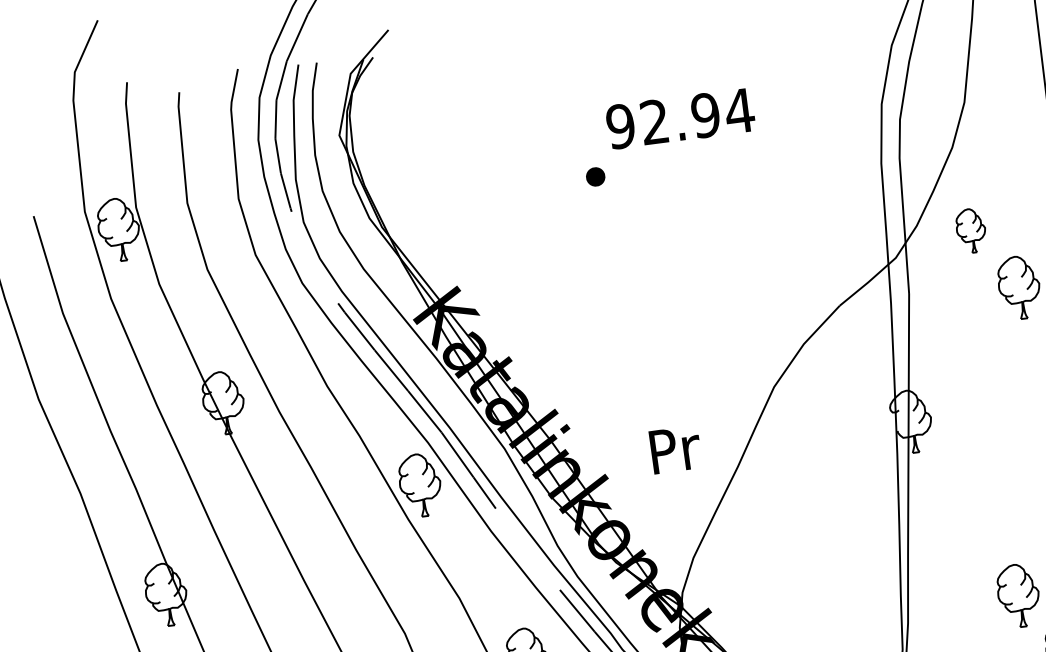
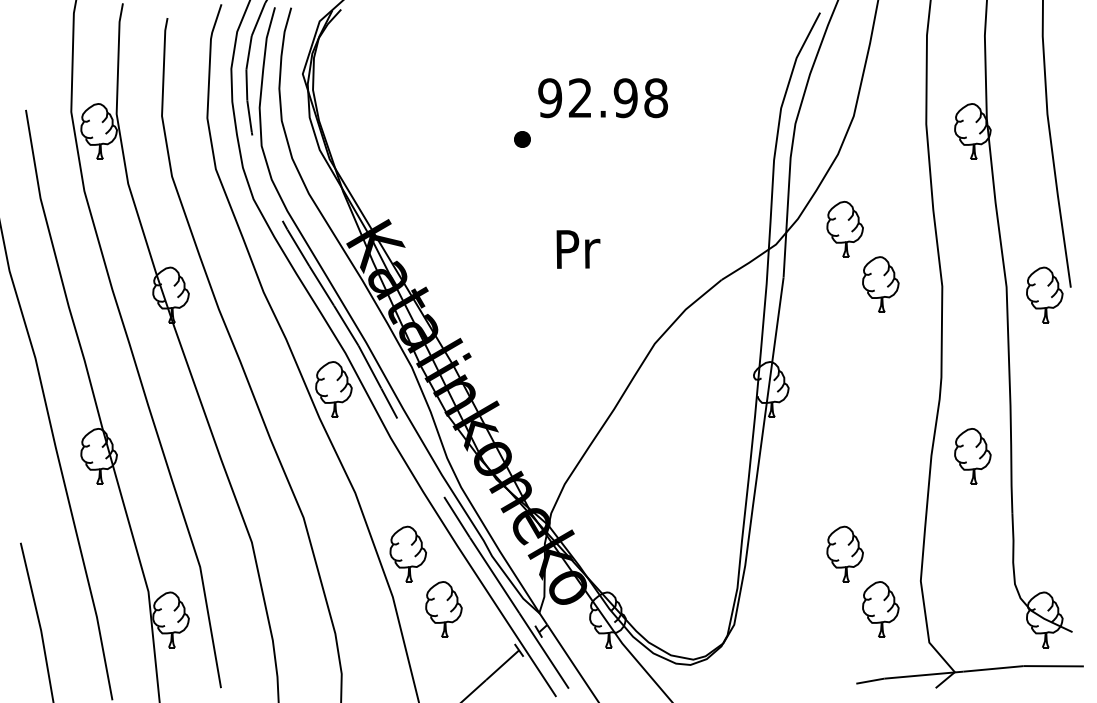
text: (739, 111) -> (655, 98), 92.94 -> 92.98
part: (970, 231) -> (844, 229), size x1.43
text: (675, 449) -> (578, 249), moved

